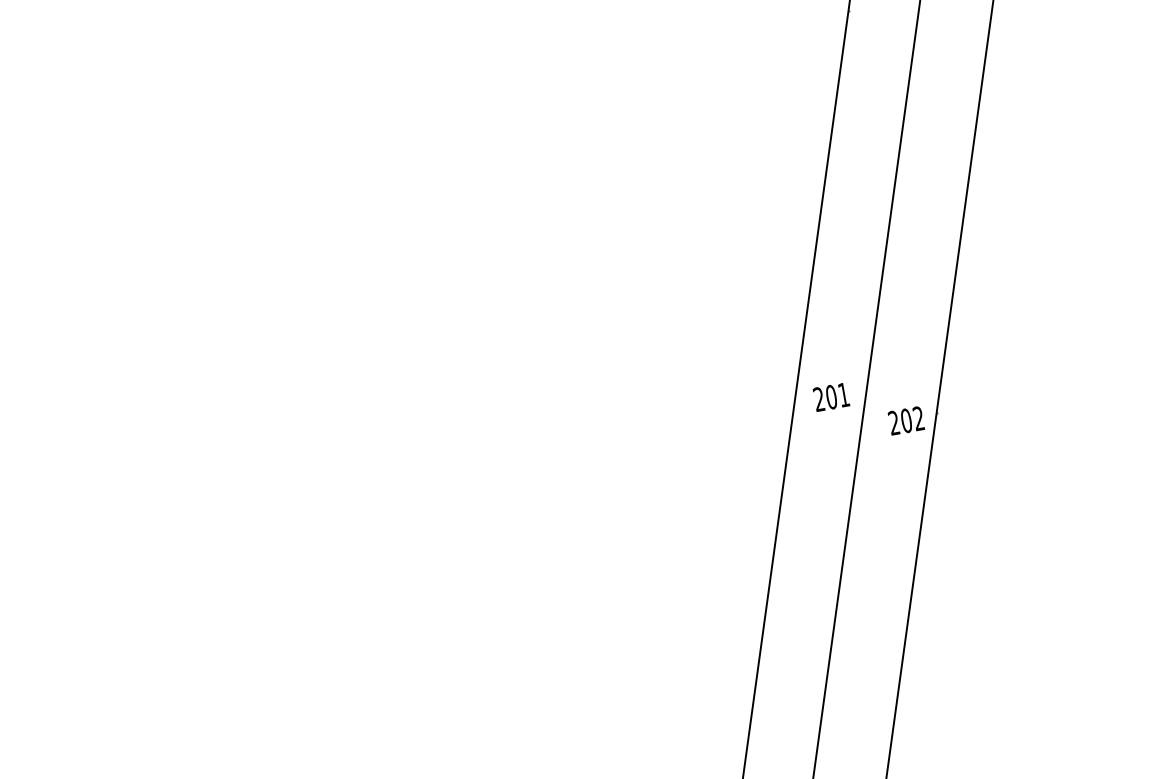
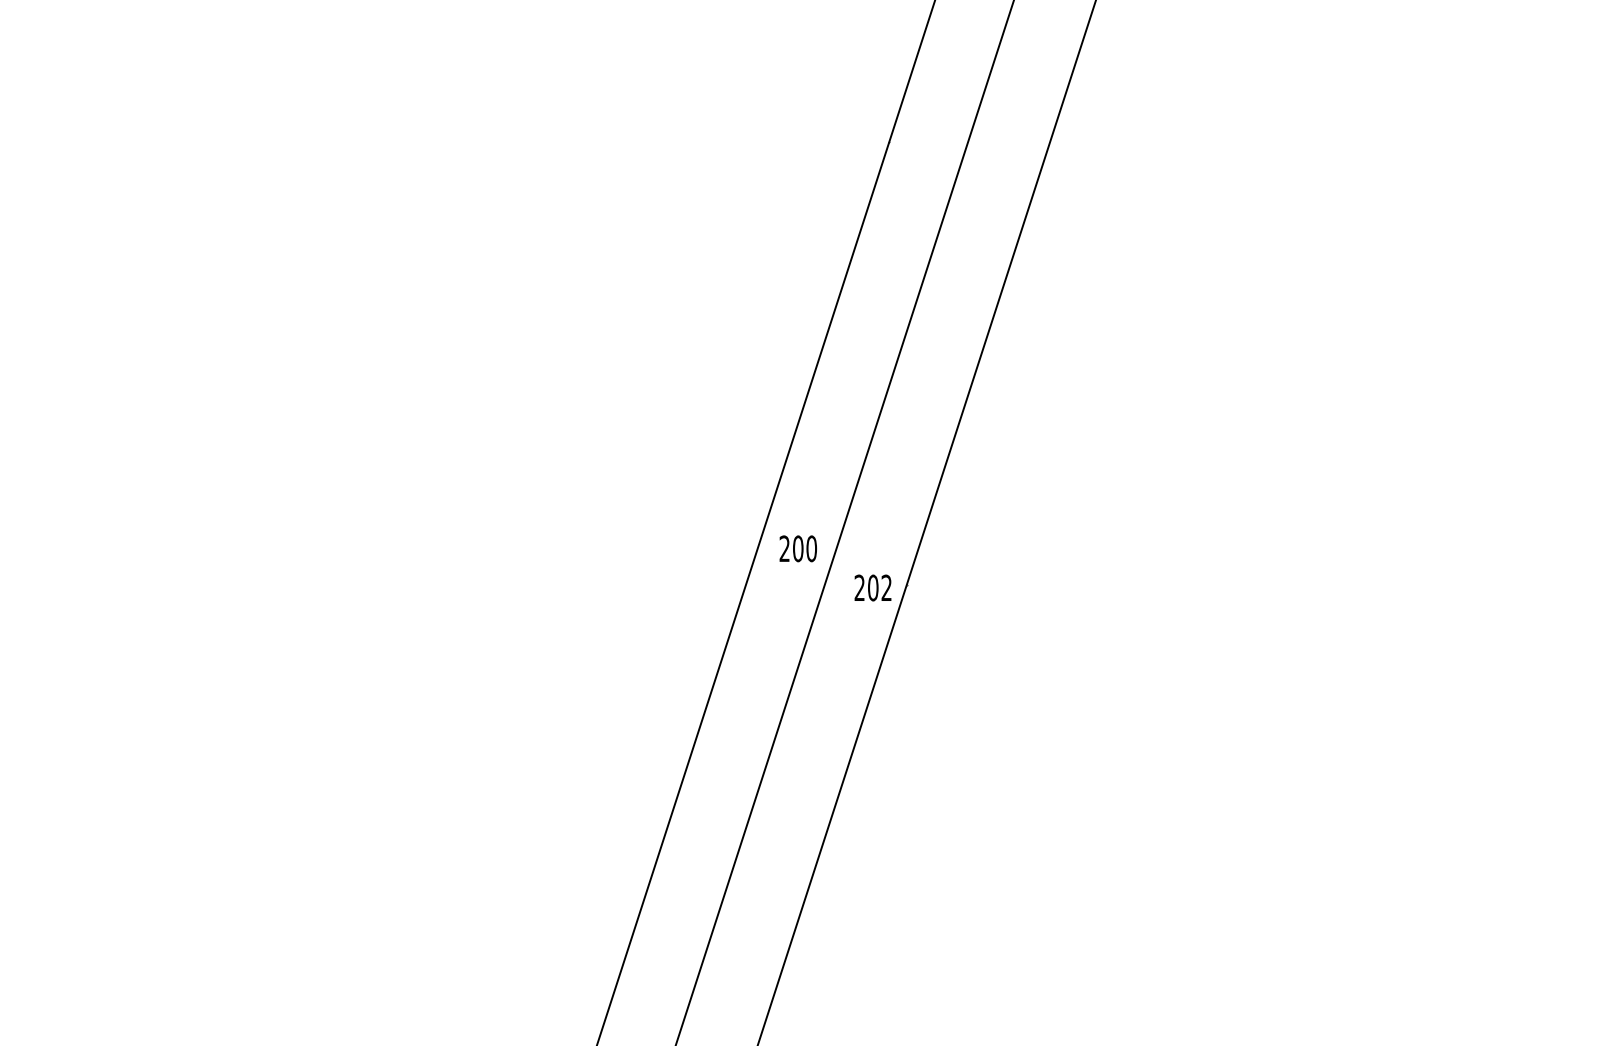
text: (843, 394) -> (811, 548), 201 -> 200

